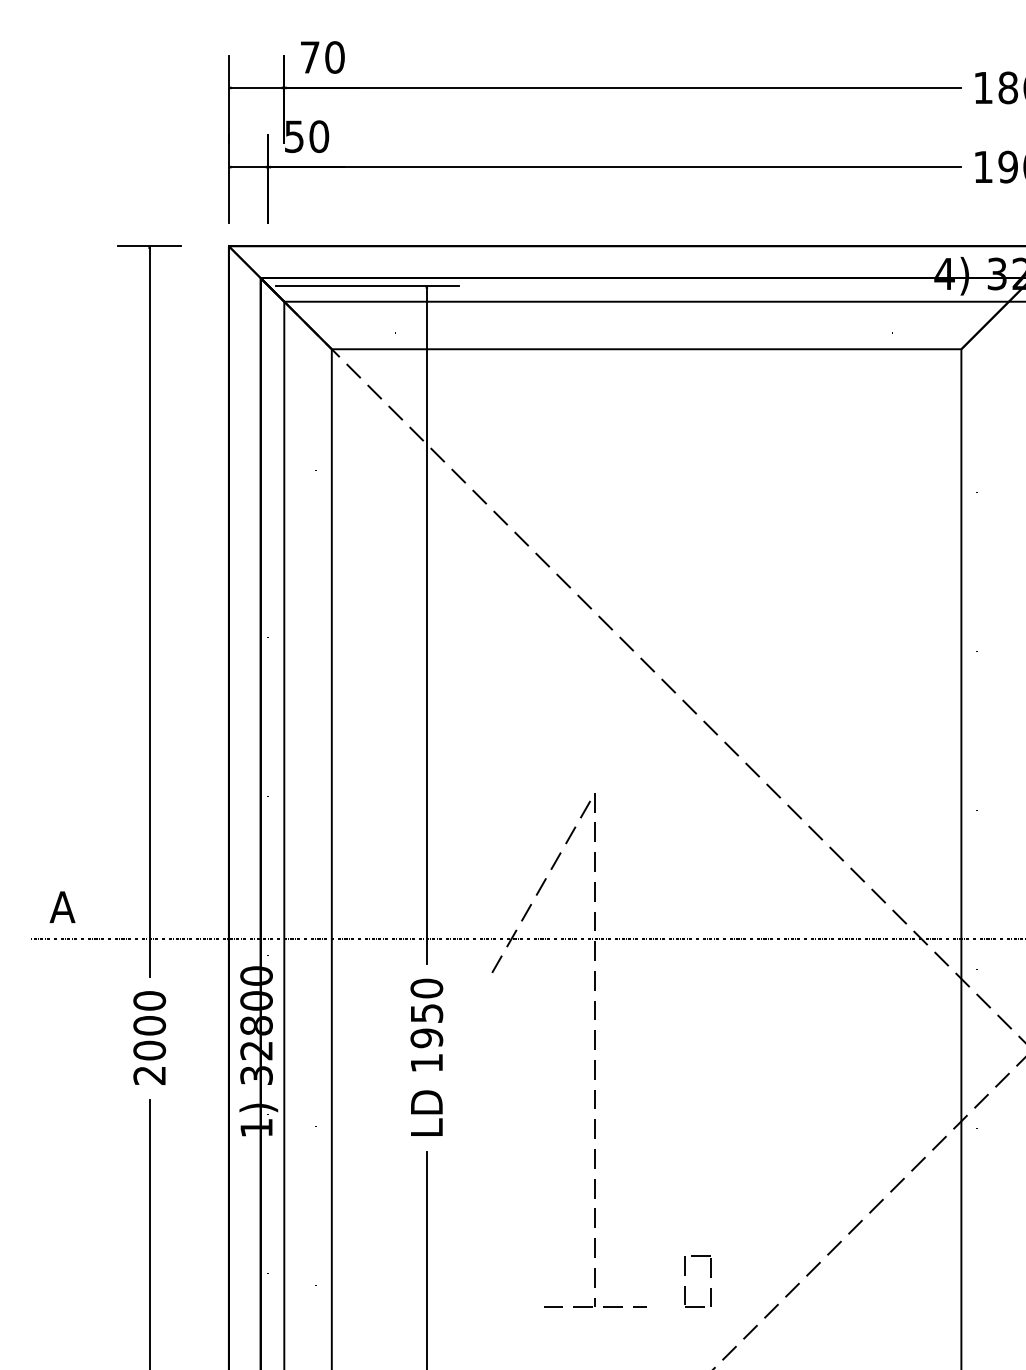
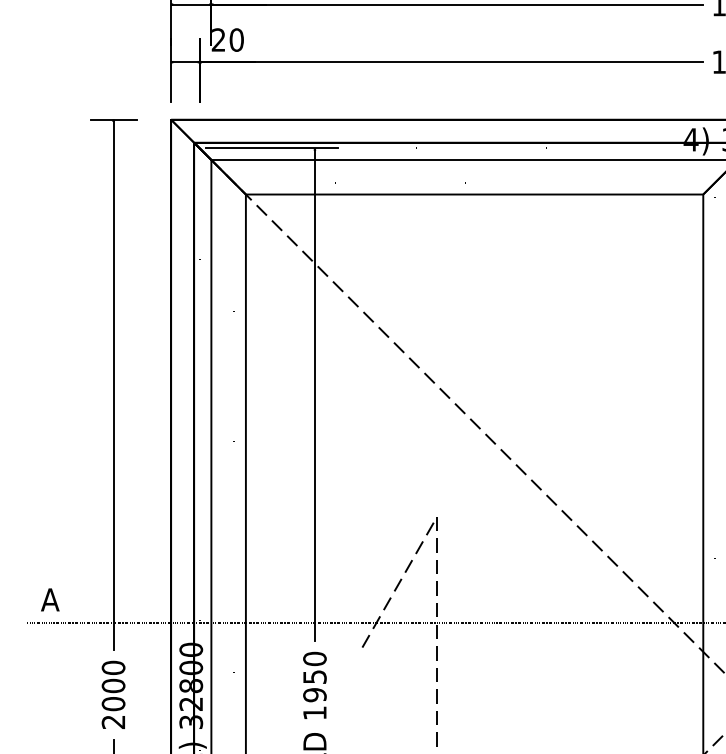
text: (294, 136) -> (218, 39), 50 -> 20

